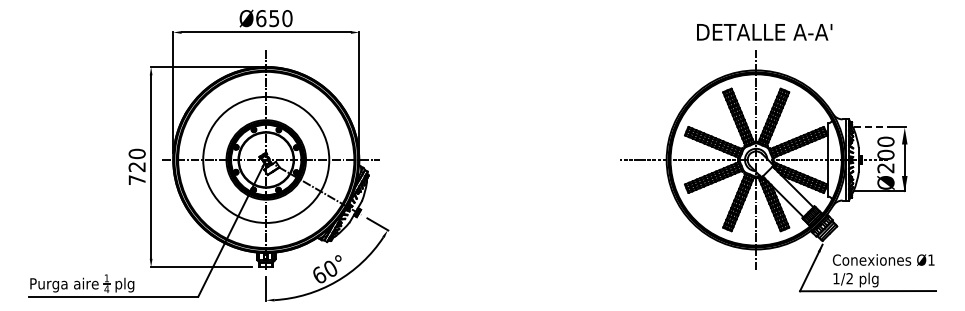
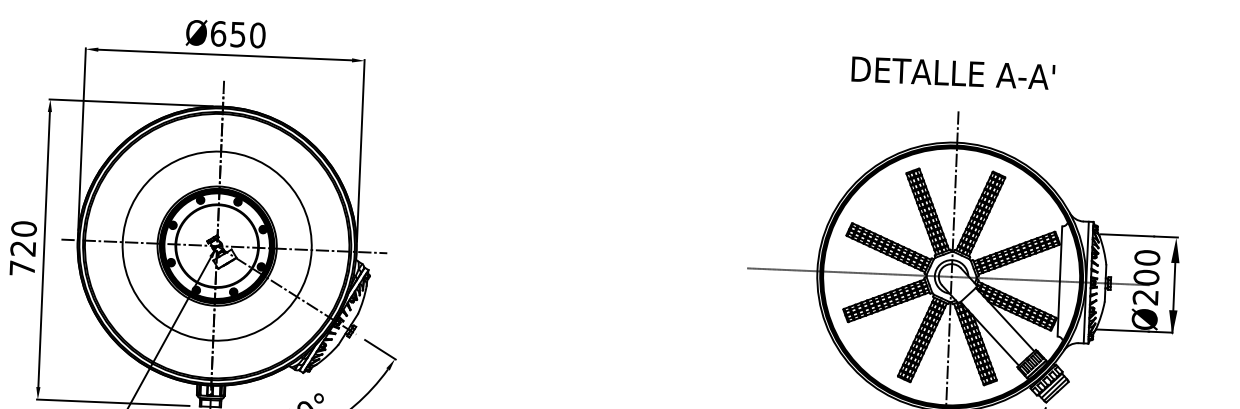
text: (764, 32) -> (953, 73), moved
line: (872, 127) -> (1128, 235), dashed -> solid

